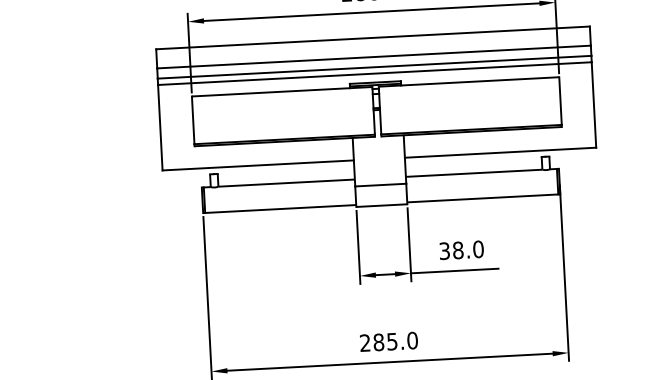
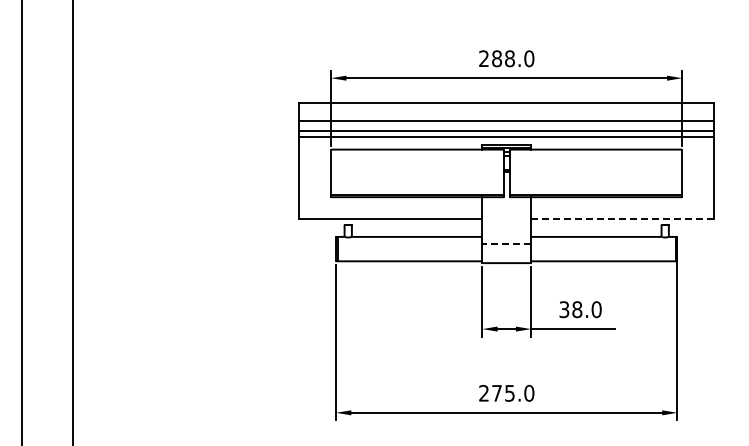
line: (500, 152) -> (622, 218), solid -> dashed
line: (380, 185) -> (506, 243), solid -> dashed
text: (379, 341) -> (497, 392), 285.0 -> 275.0

